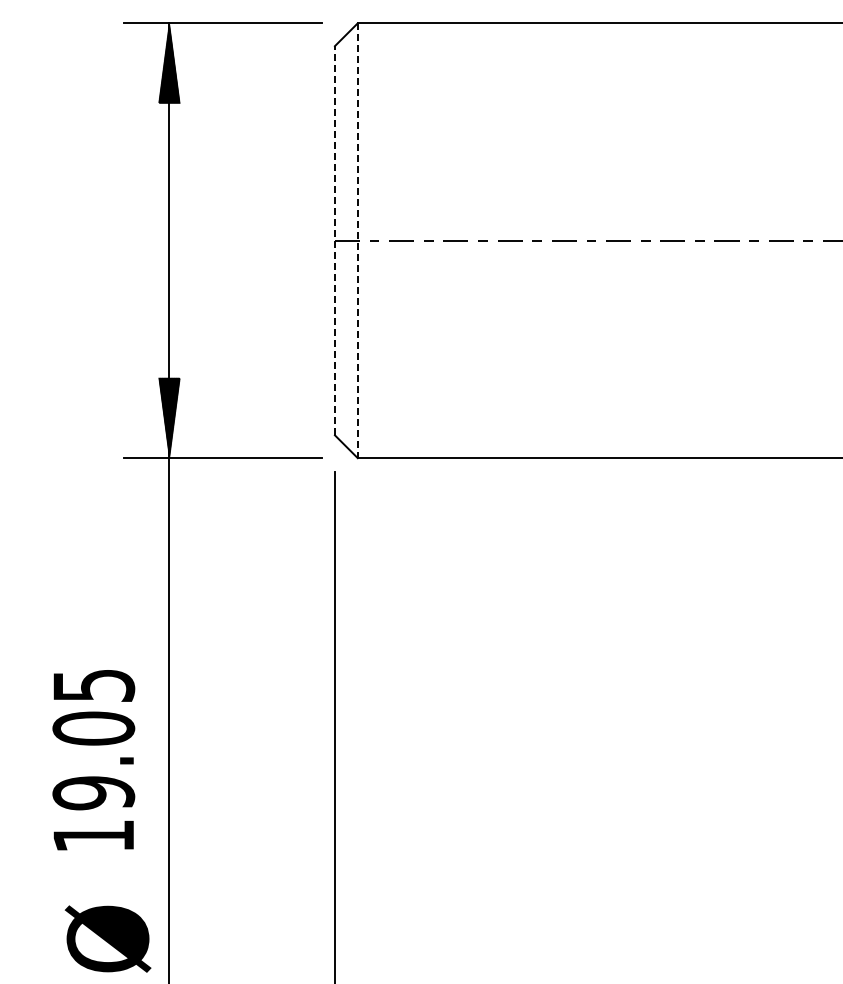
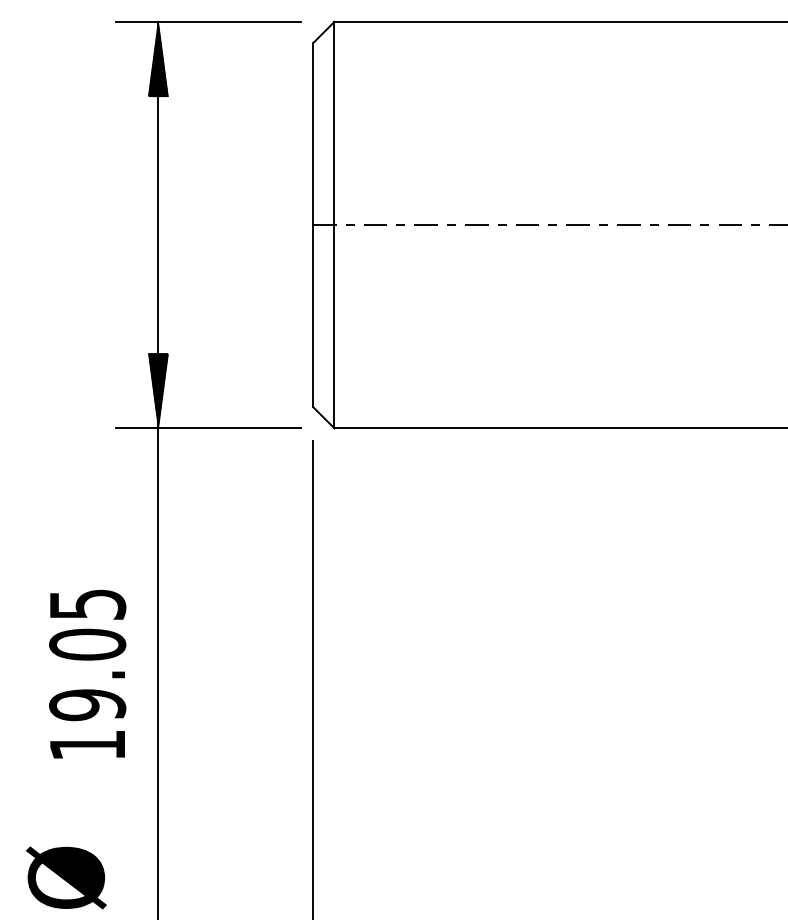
line: (334, 240) -> (312, 224), dashed -> solid
line: (357, 241) -> (334, 225), dashed -> solid
text: (93, 760) -> (87, 674), moved
text: (107, 938) -> (65, 877), moved

